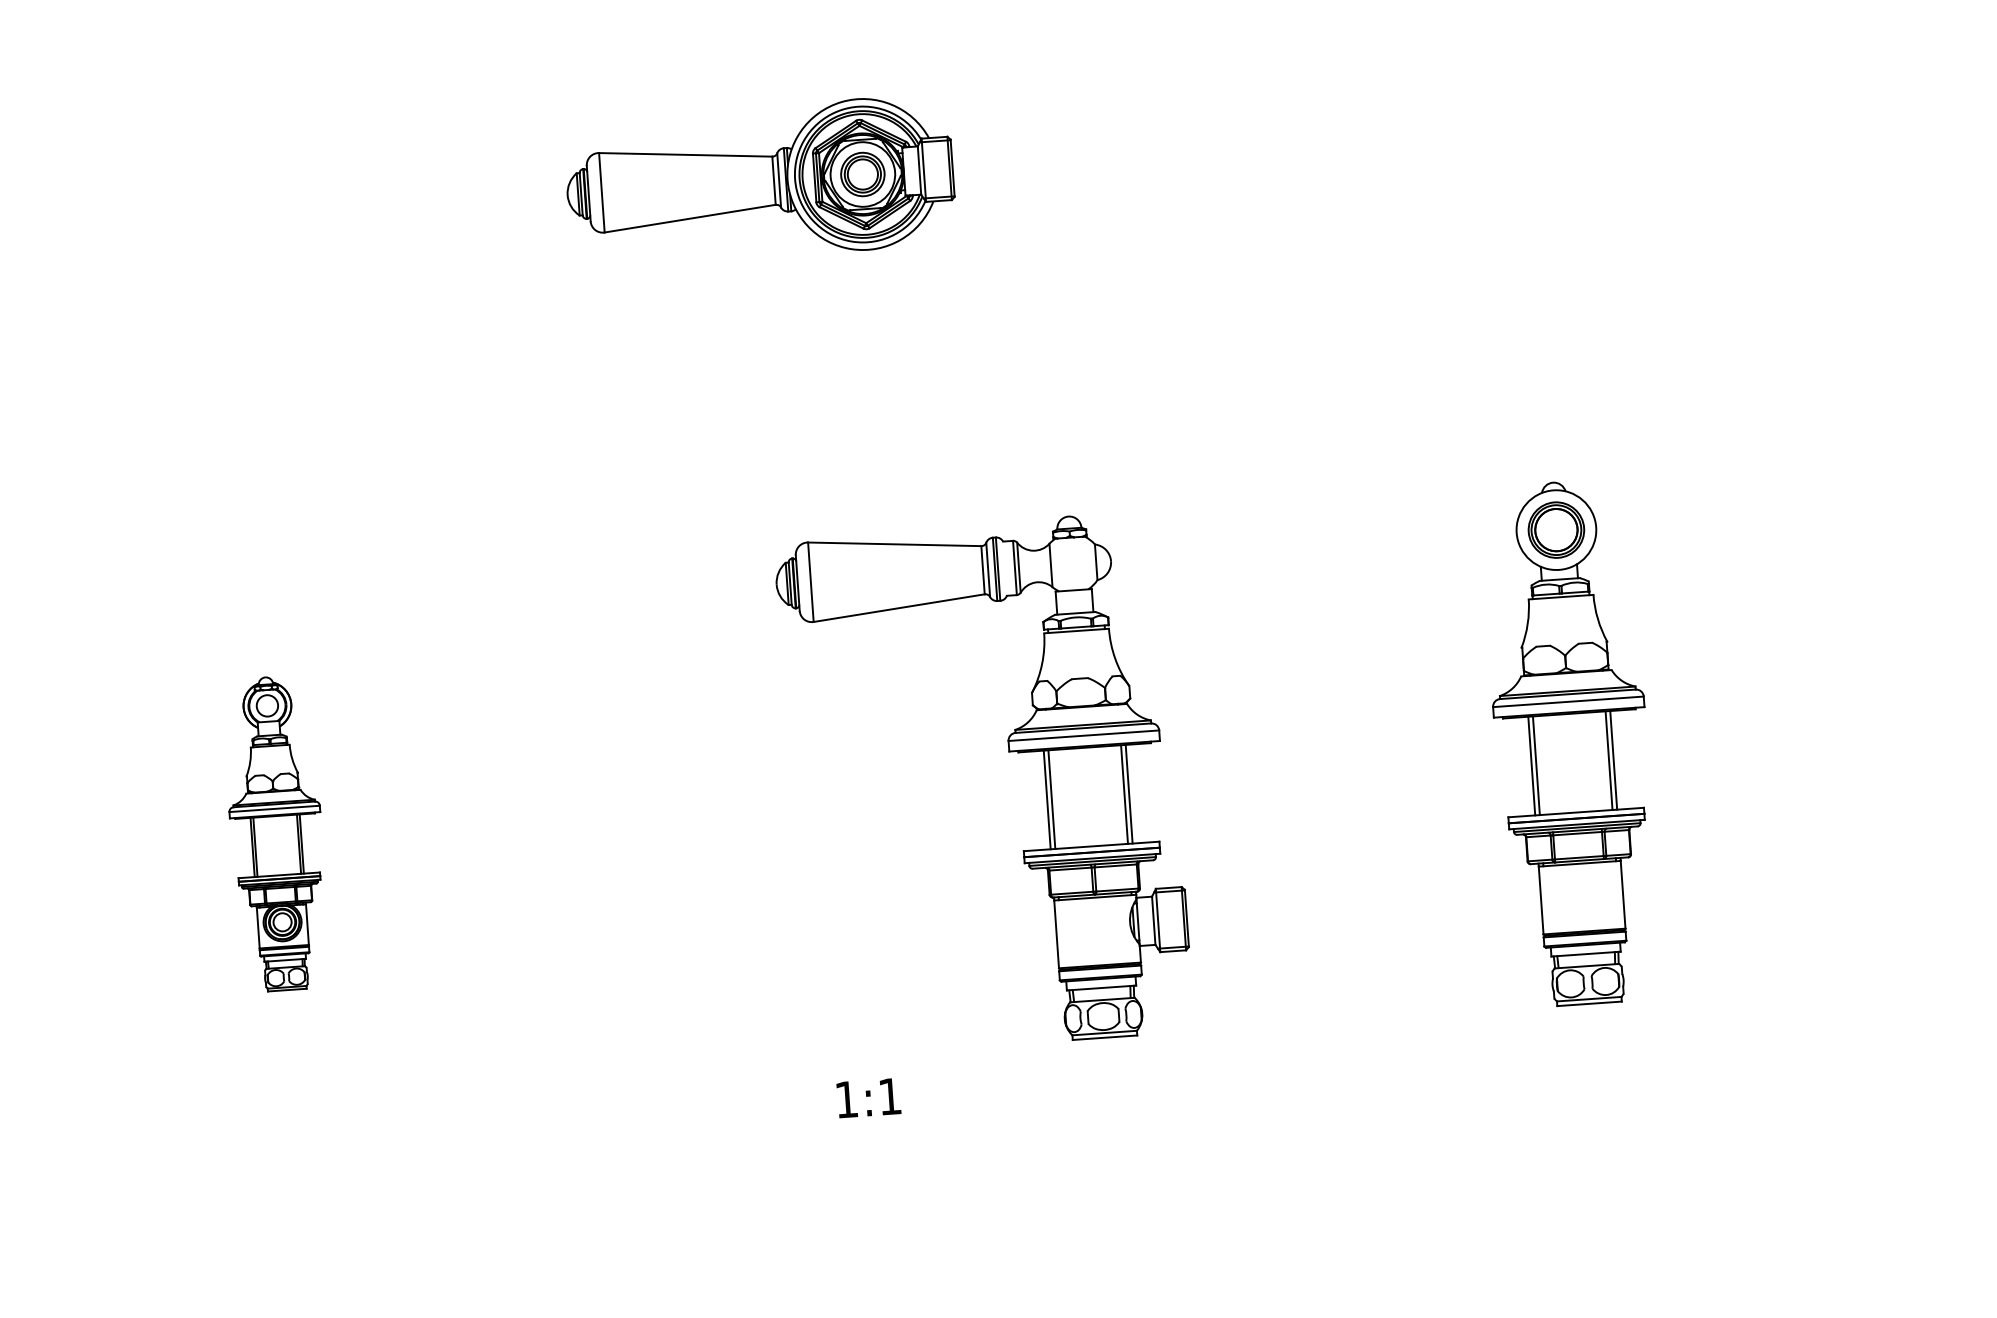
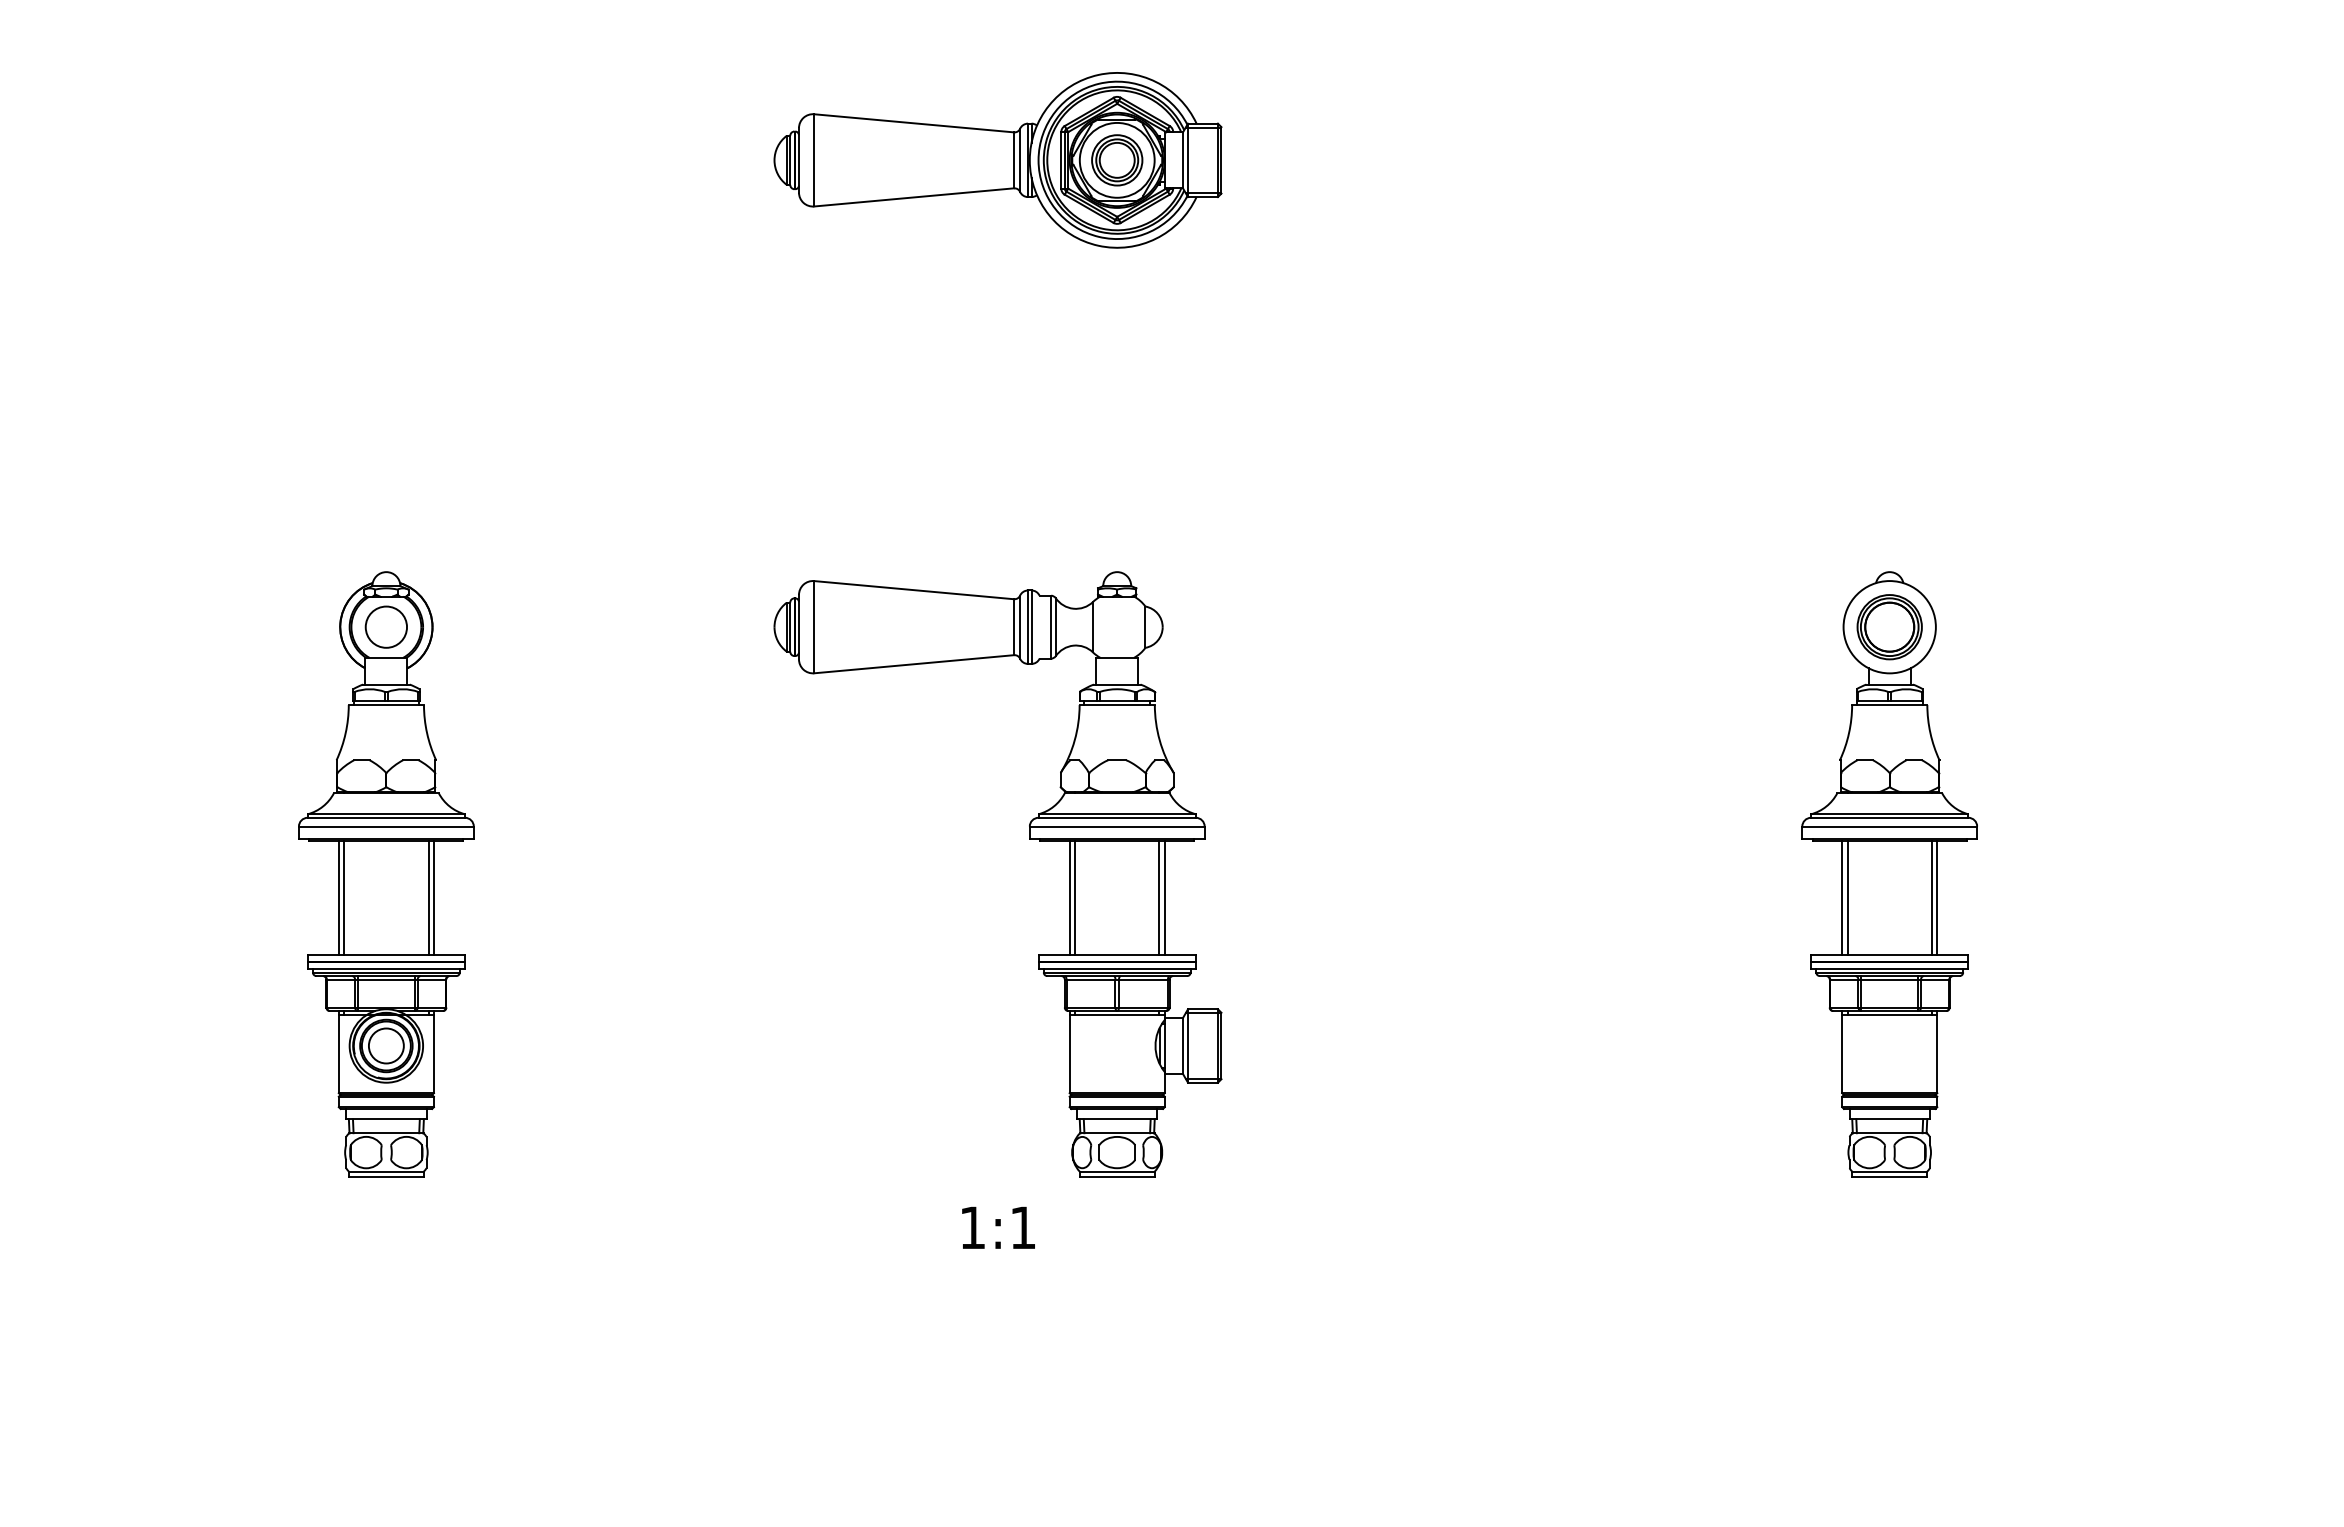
part: (1009, 752) -> (1029, 839), moved
part: (276, 833) -> (386, 874), size x1.67
text: (868, 1097) -> (998, 1227), moved

